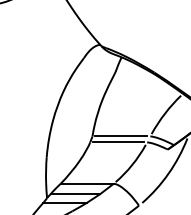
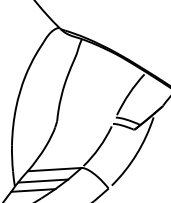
line: (121, 136) -> (86, 119), removed
line: (118, 142) -> (83, 125), removed

